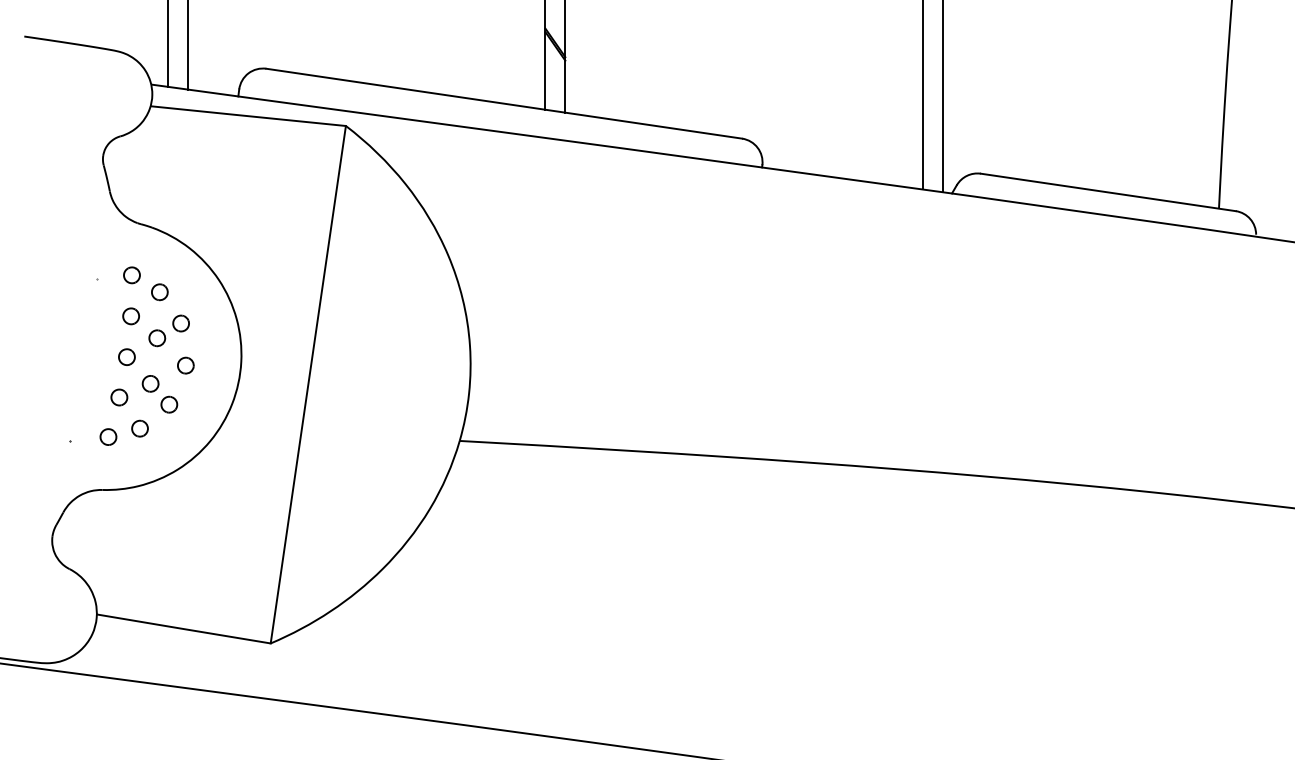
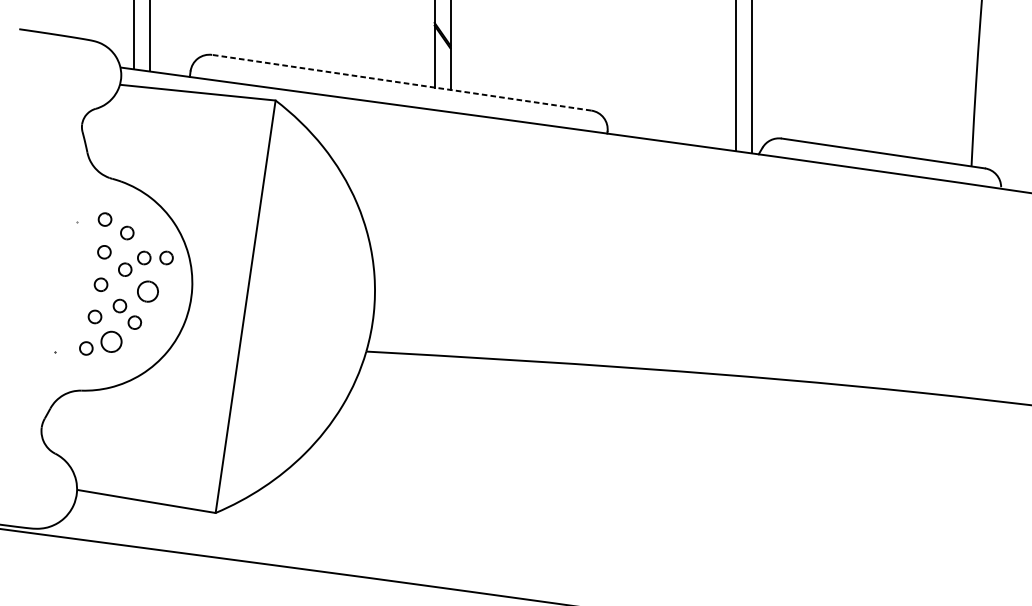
line: (503, 103) -> (401, 82), solid -> dashed
part: (208, 323) -> (166, 257), added
part: (185, 365) -> (147, 291), size x1.6
part: (139, 428) -> (111, 341), size x1.6

